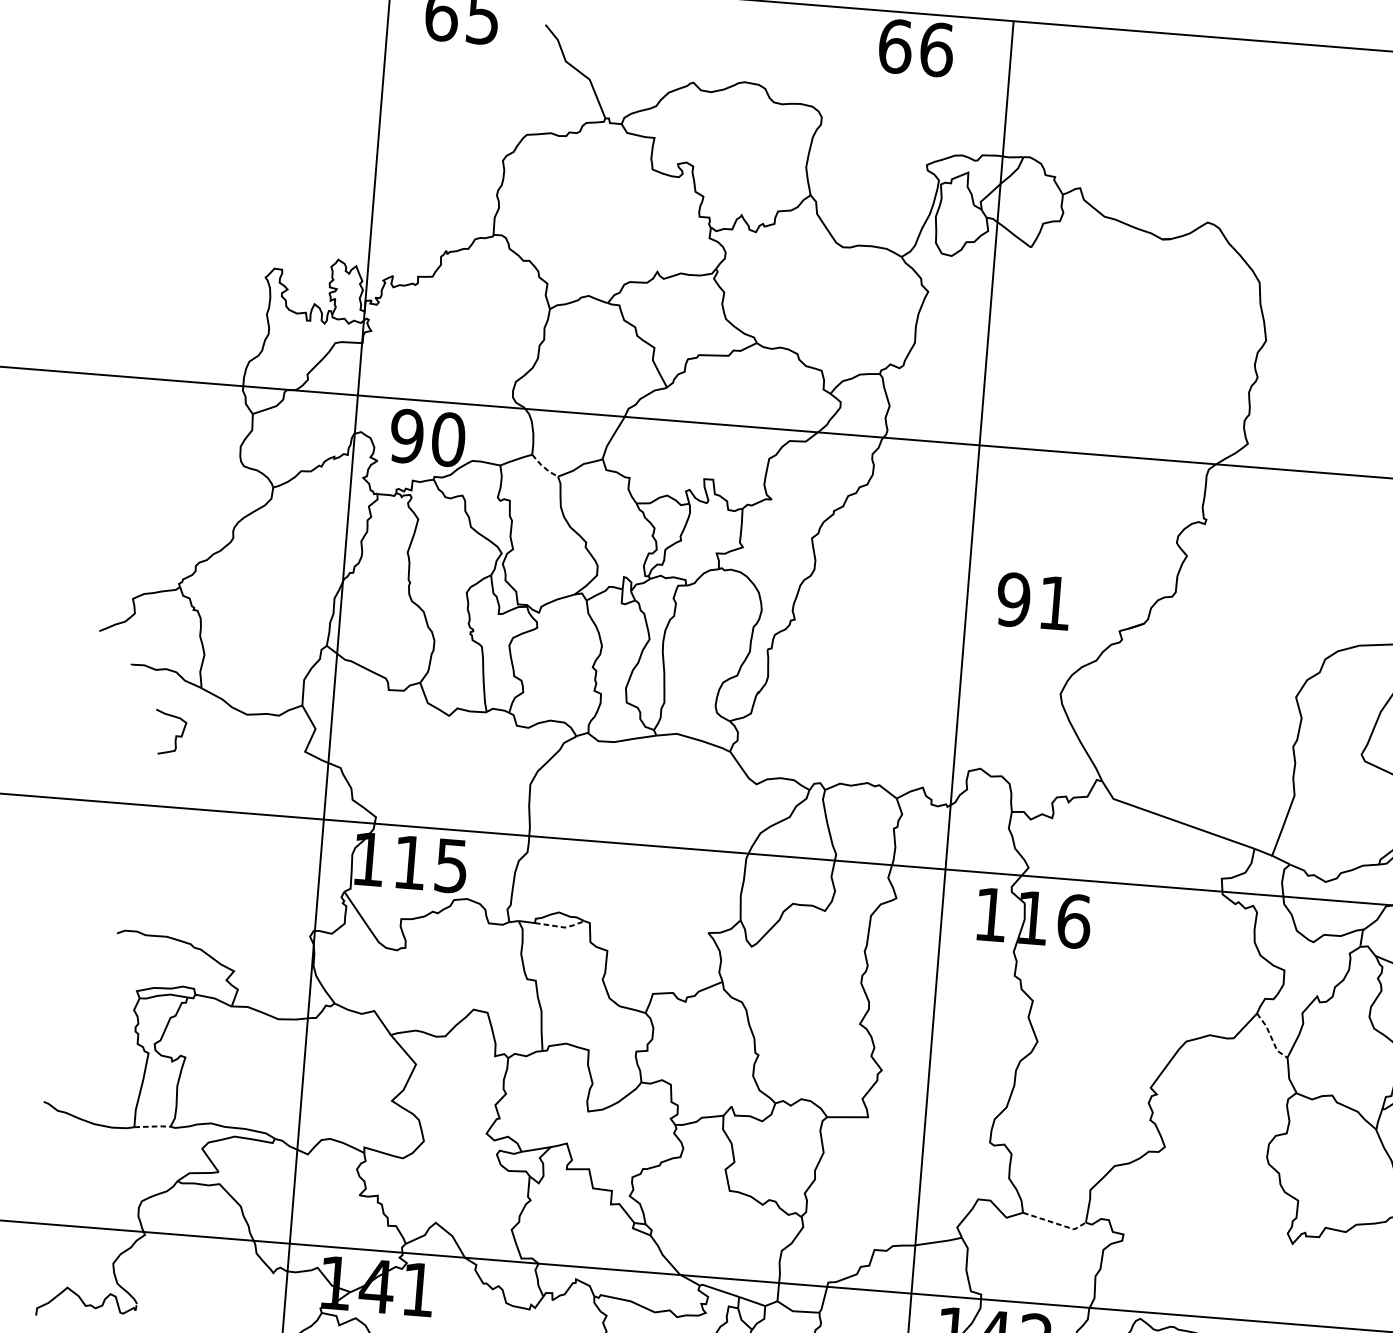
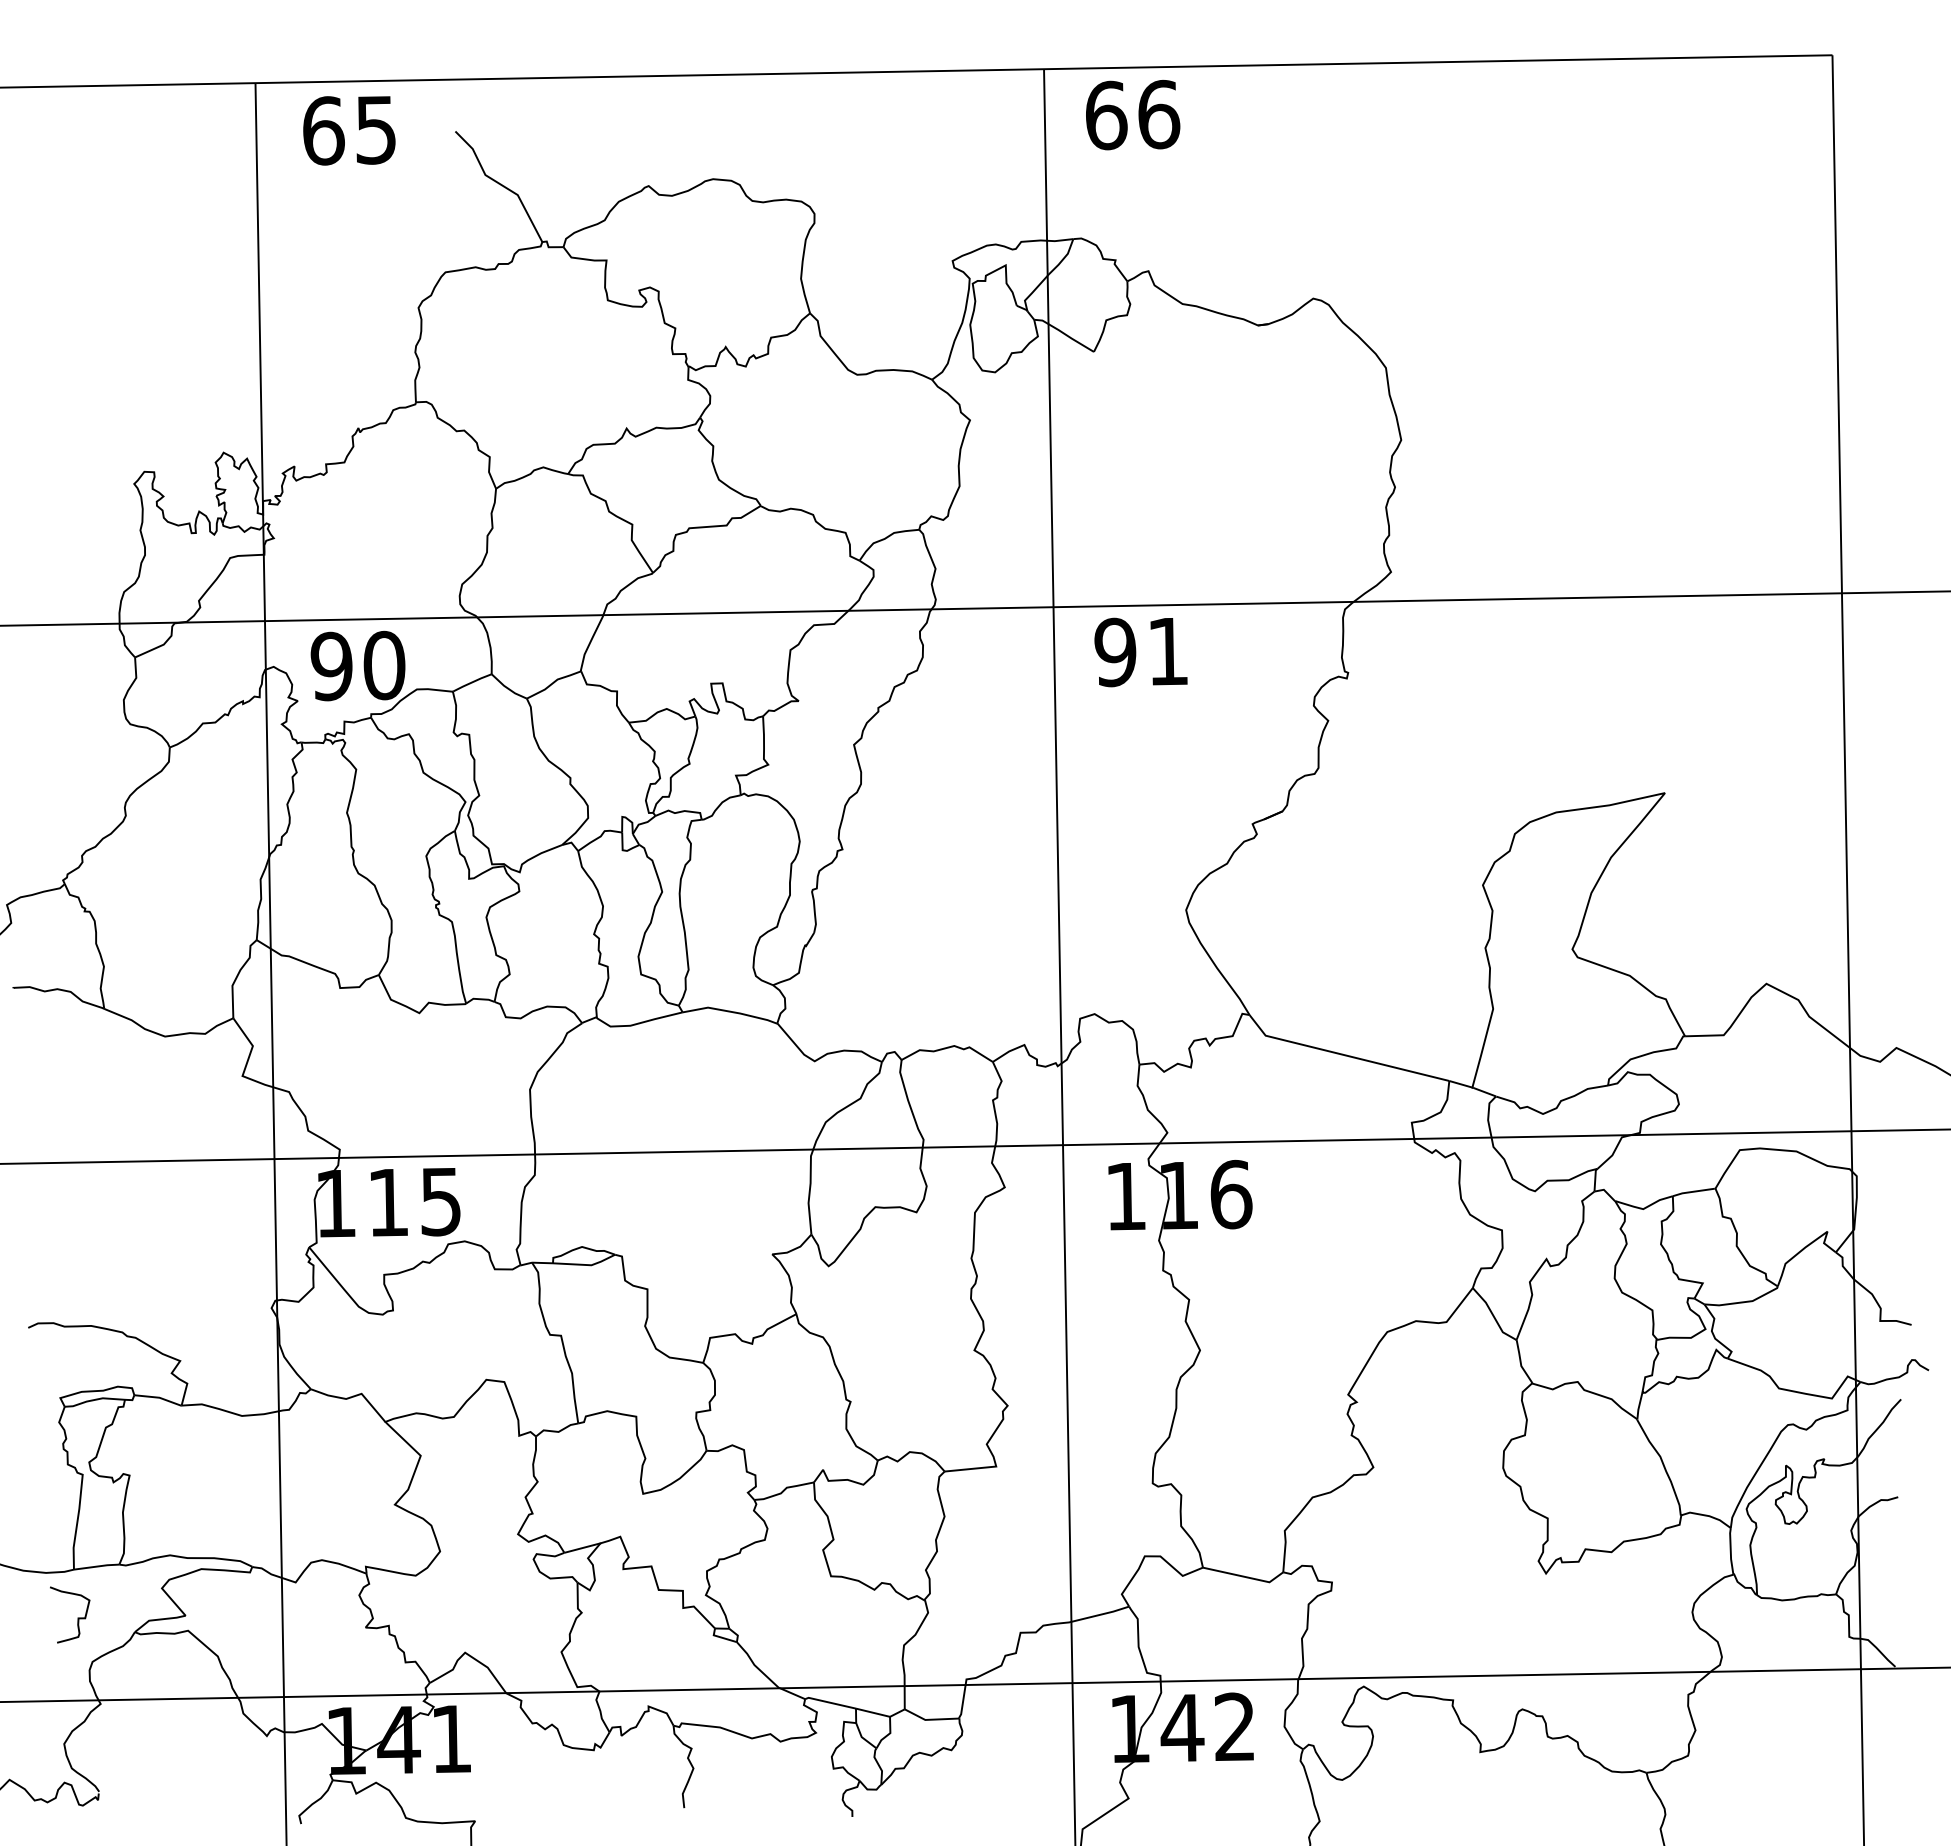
text: (916, 48) -> (1133, 115), moved
line: (543, 467) -> (507, 688), dashed -> solid
text: (1033, 601) -> (1140, 652), moved
curve: (175, 735) -> (77, 1617), moved
line: (561, 927) -> (586, 1265), dashed -> solid
line: (1271, 1037) -> (1493, 1316), dashed -> solid
line: (153, 1126) -> (97, 1566), dashed -> solid
line: (1055, 1223) -> (1245, 1577), dashed -> solid

